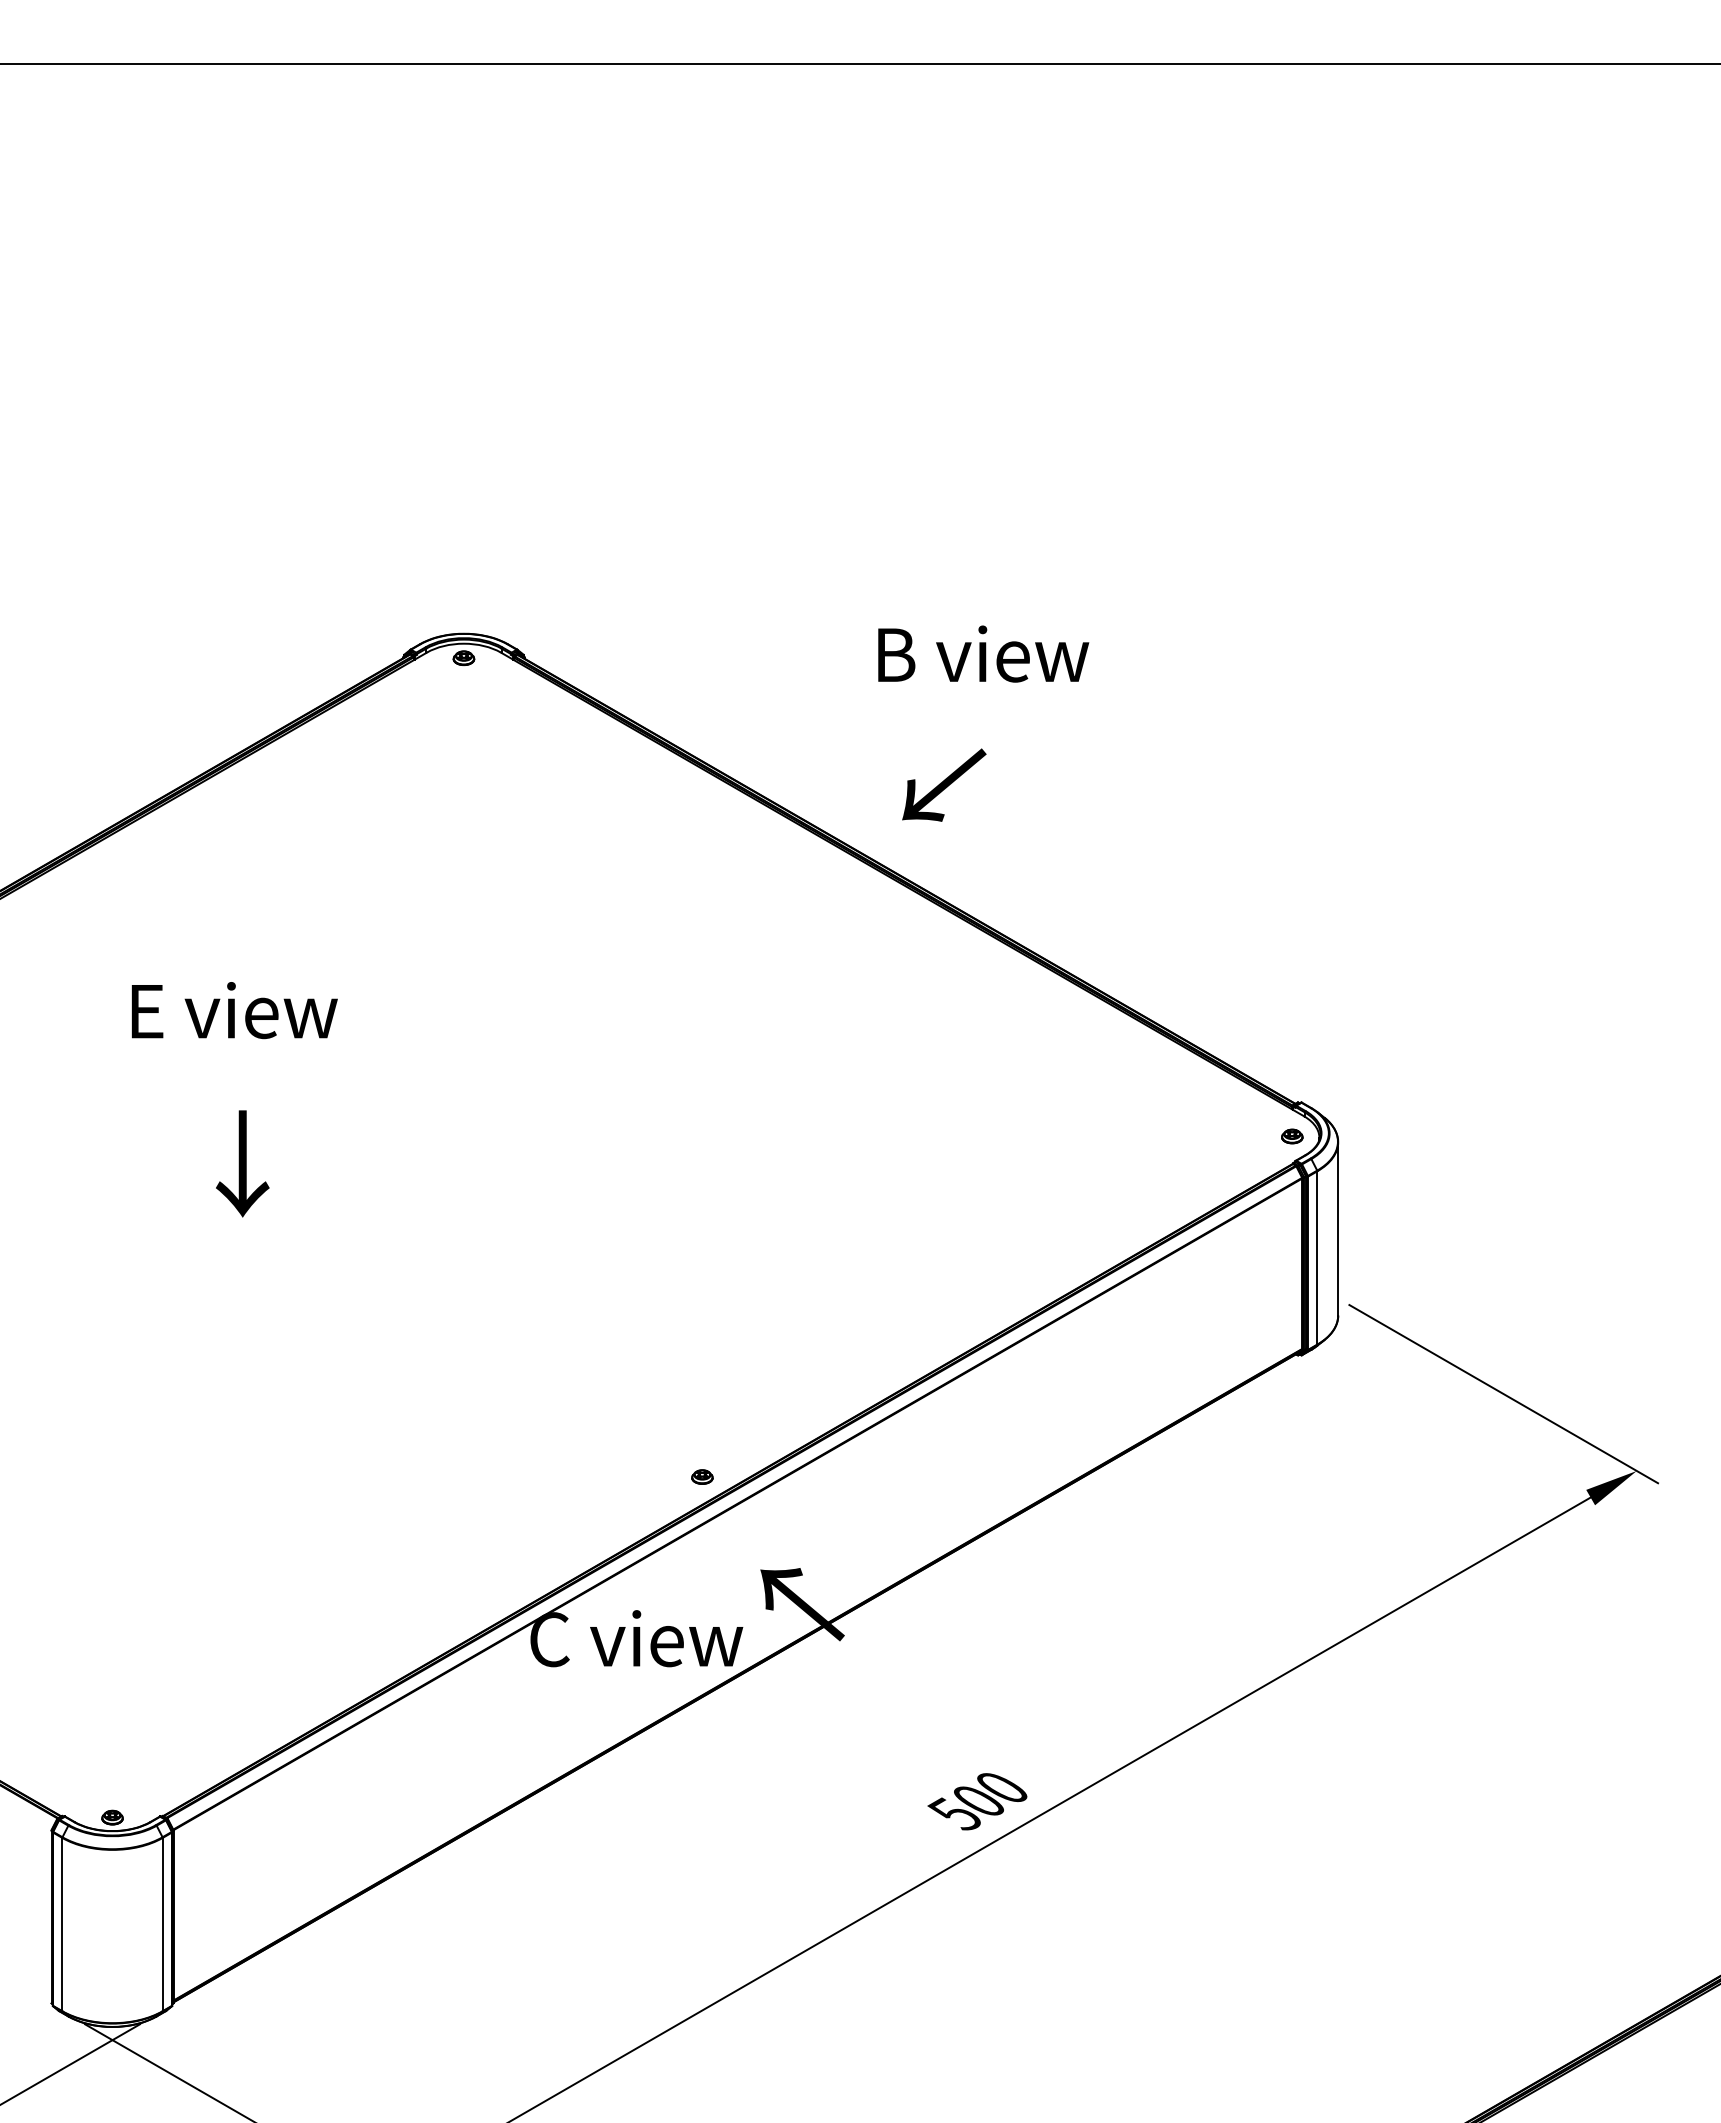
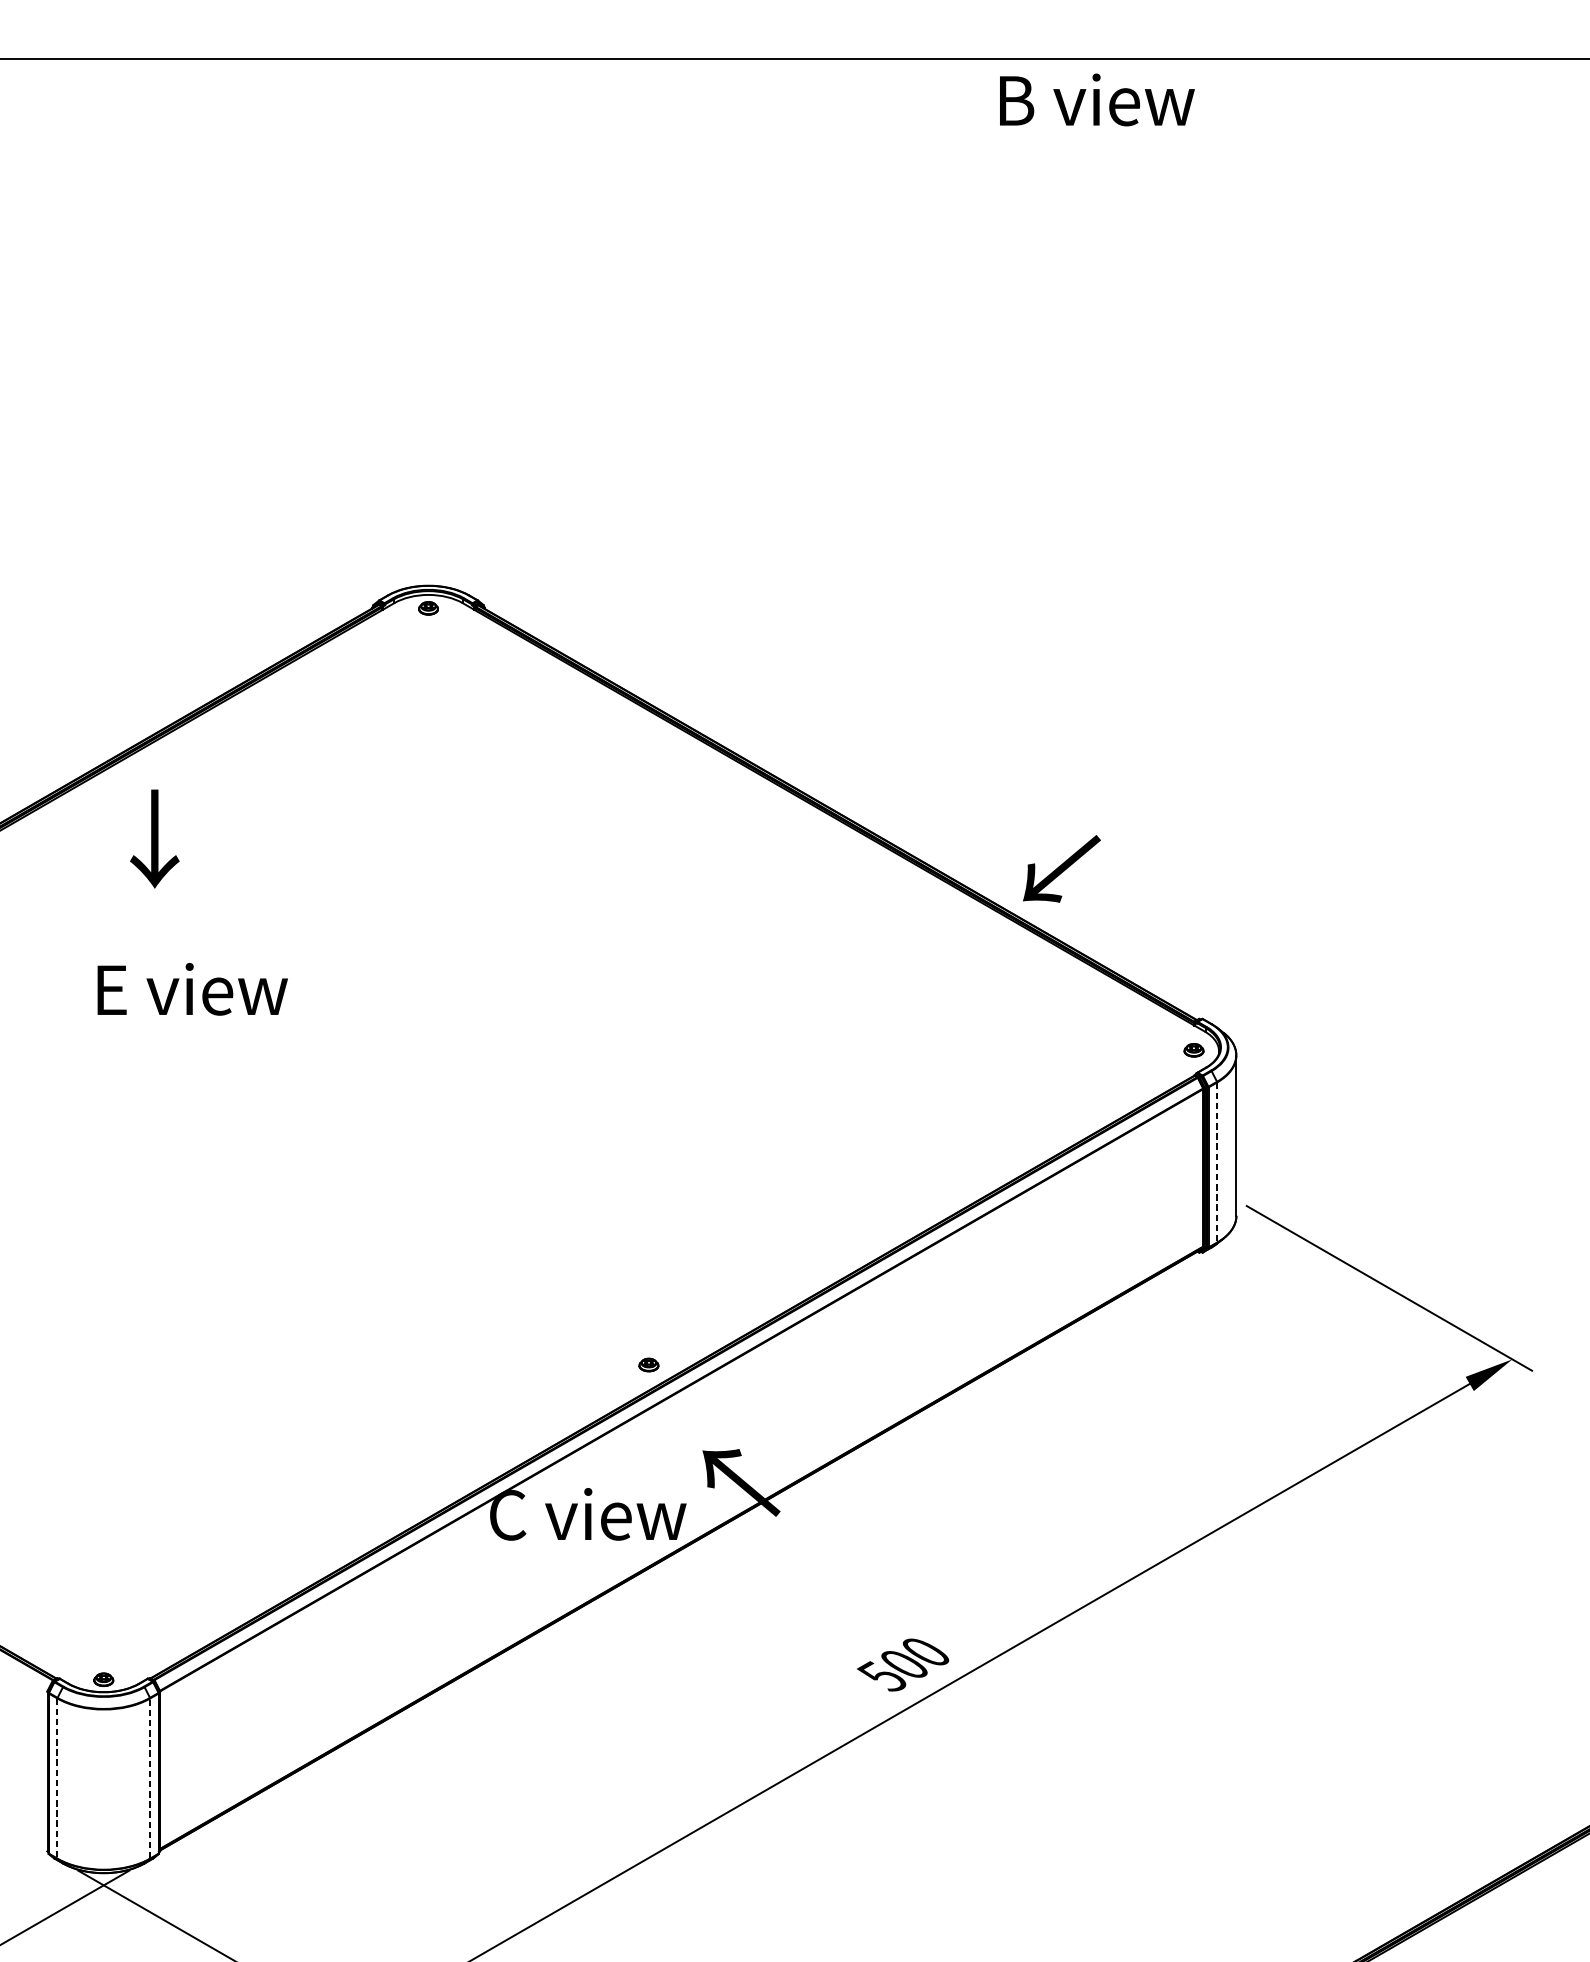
text: (983, 653) -> (1097, 99), moved
text: (944, 784) -> (1062, 868), moved
text: (234, 1010) -> (192, 989), moved
text: (242, 1163) -> (154, 838), moved
line: (1317, 1257) -> (1217, 1162), solid -> dashed
line: (62, 1924) -> (57, 1778), solid -> dashed
line: (162, 1924) -> (149, 1778), solid -> dashed

